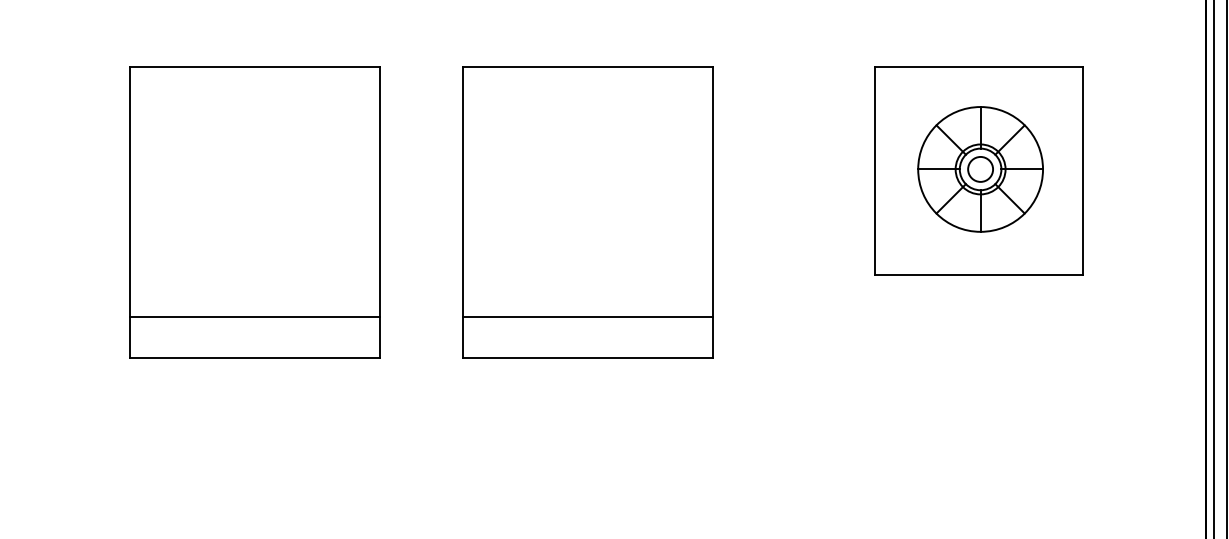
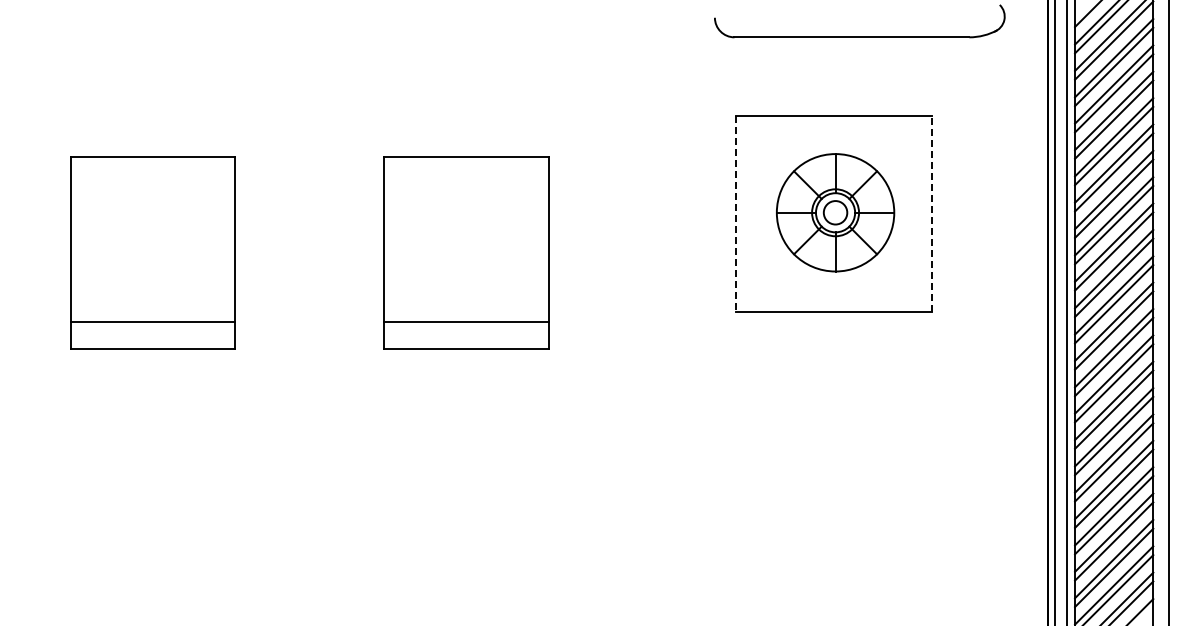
line: (874, 171) -> (735, 214), solid -> dashed
line: (1082, 171) -> (931, 214), solid -> dashed
part: (255, 211) -> (153, 252), size x0.7
part: (588, 211) -> (466, 252), size x0.7

